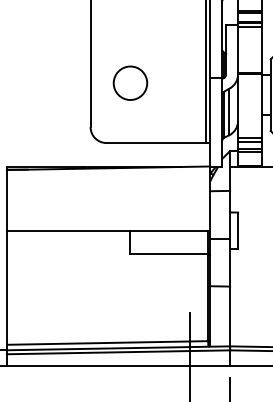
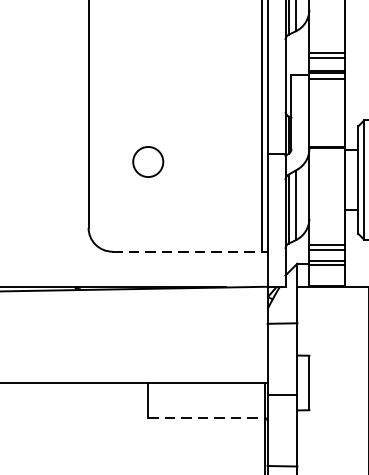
circle: (130, 82) -> (148, 161), size x0.6
line: (158, 143) -> (190, 252), solid -> dashed
line: (169, 254) -> (206, 418), solid -> dashed

